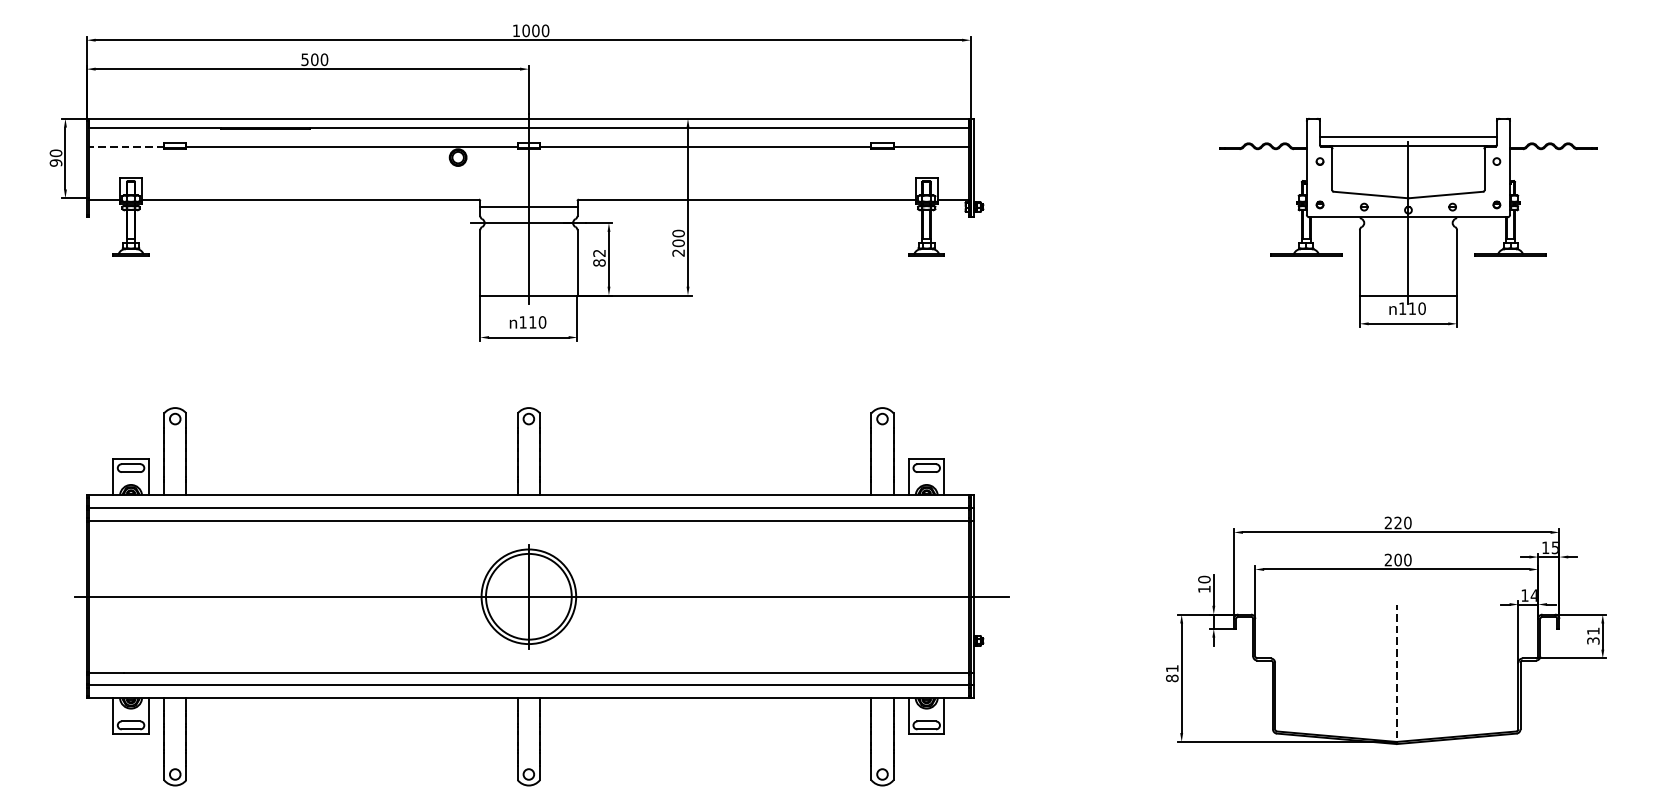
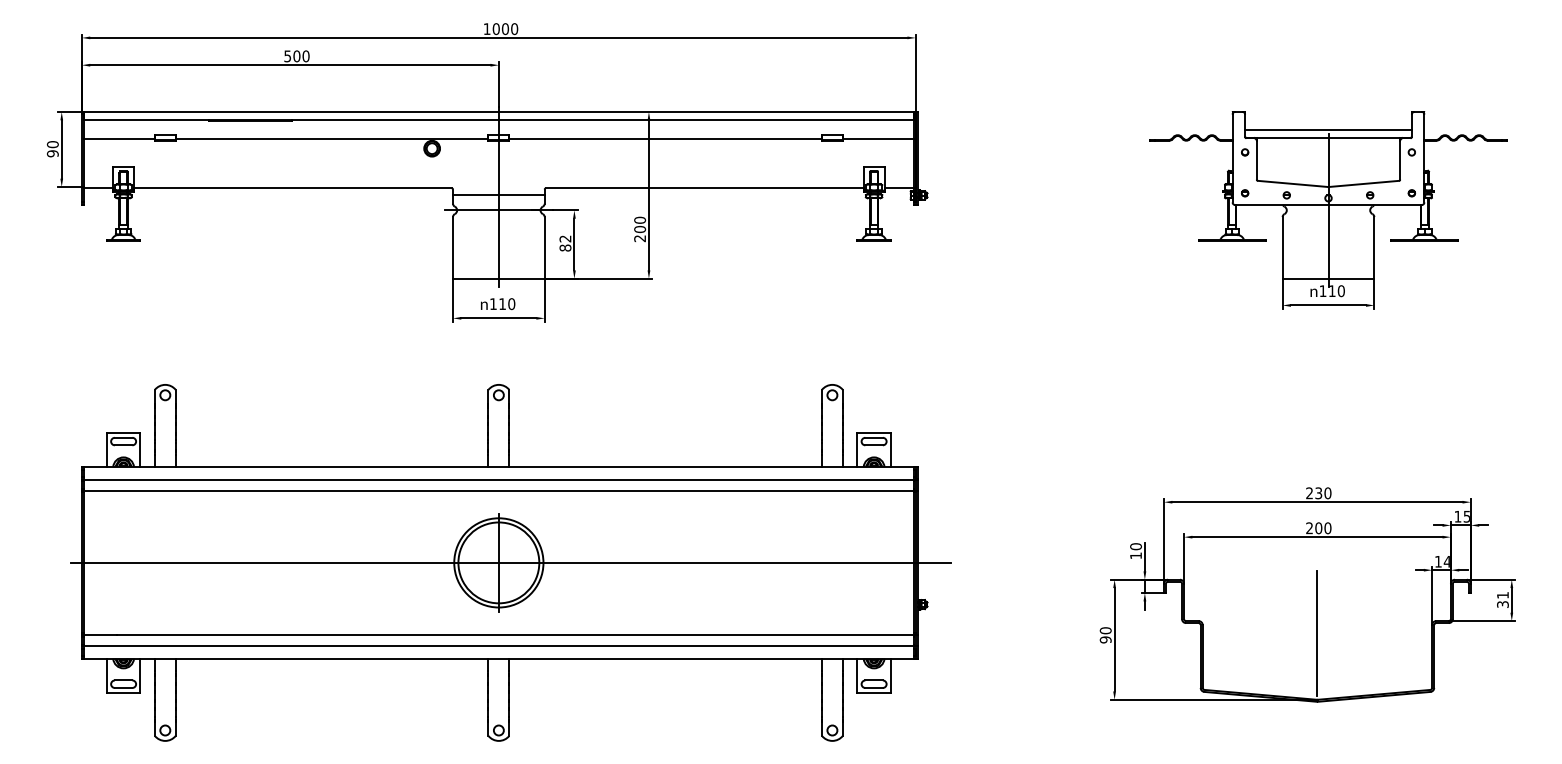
line: (126, 147) -> (119, 139), dashed -> solid
text: (1397, 523) -> (1318, 493), 220 -> 230
line: (1396, 671) -> (1317, 633), dashed -> solid
text: (1172, 673) -> (1105, 635), 81 -> 90

